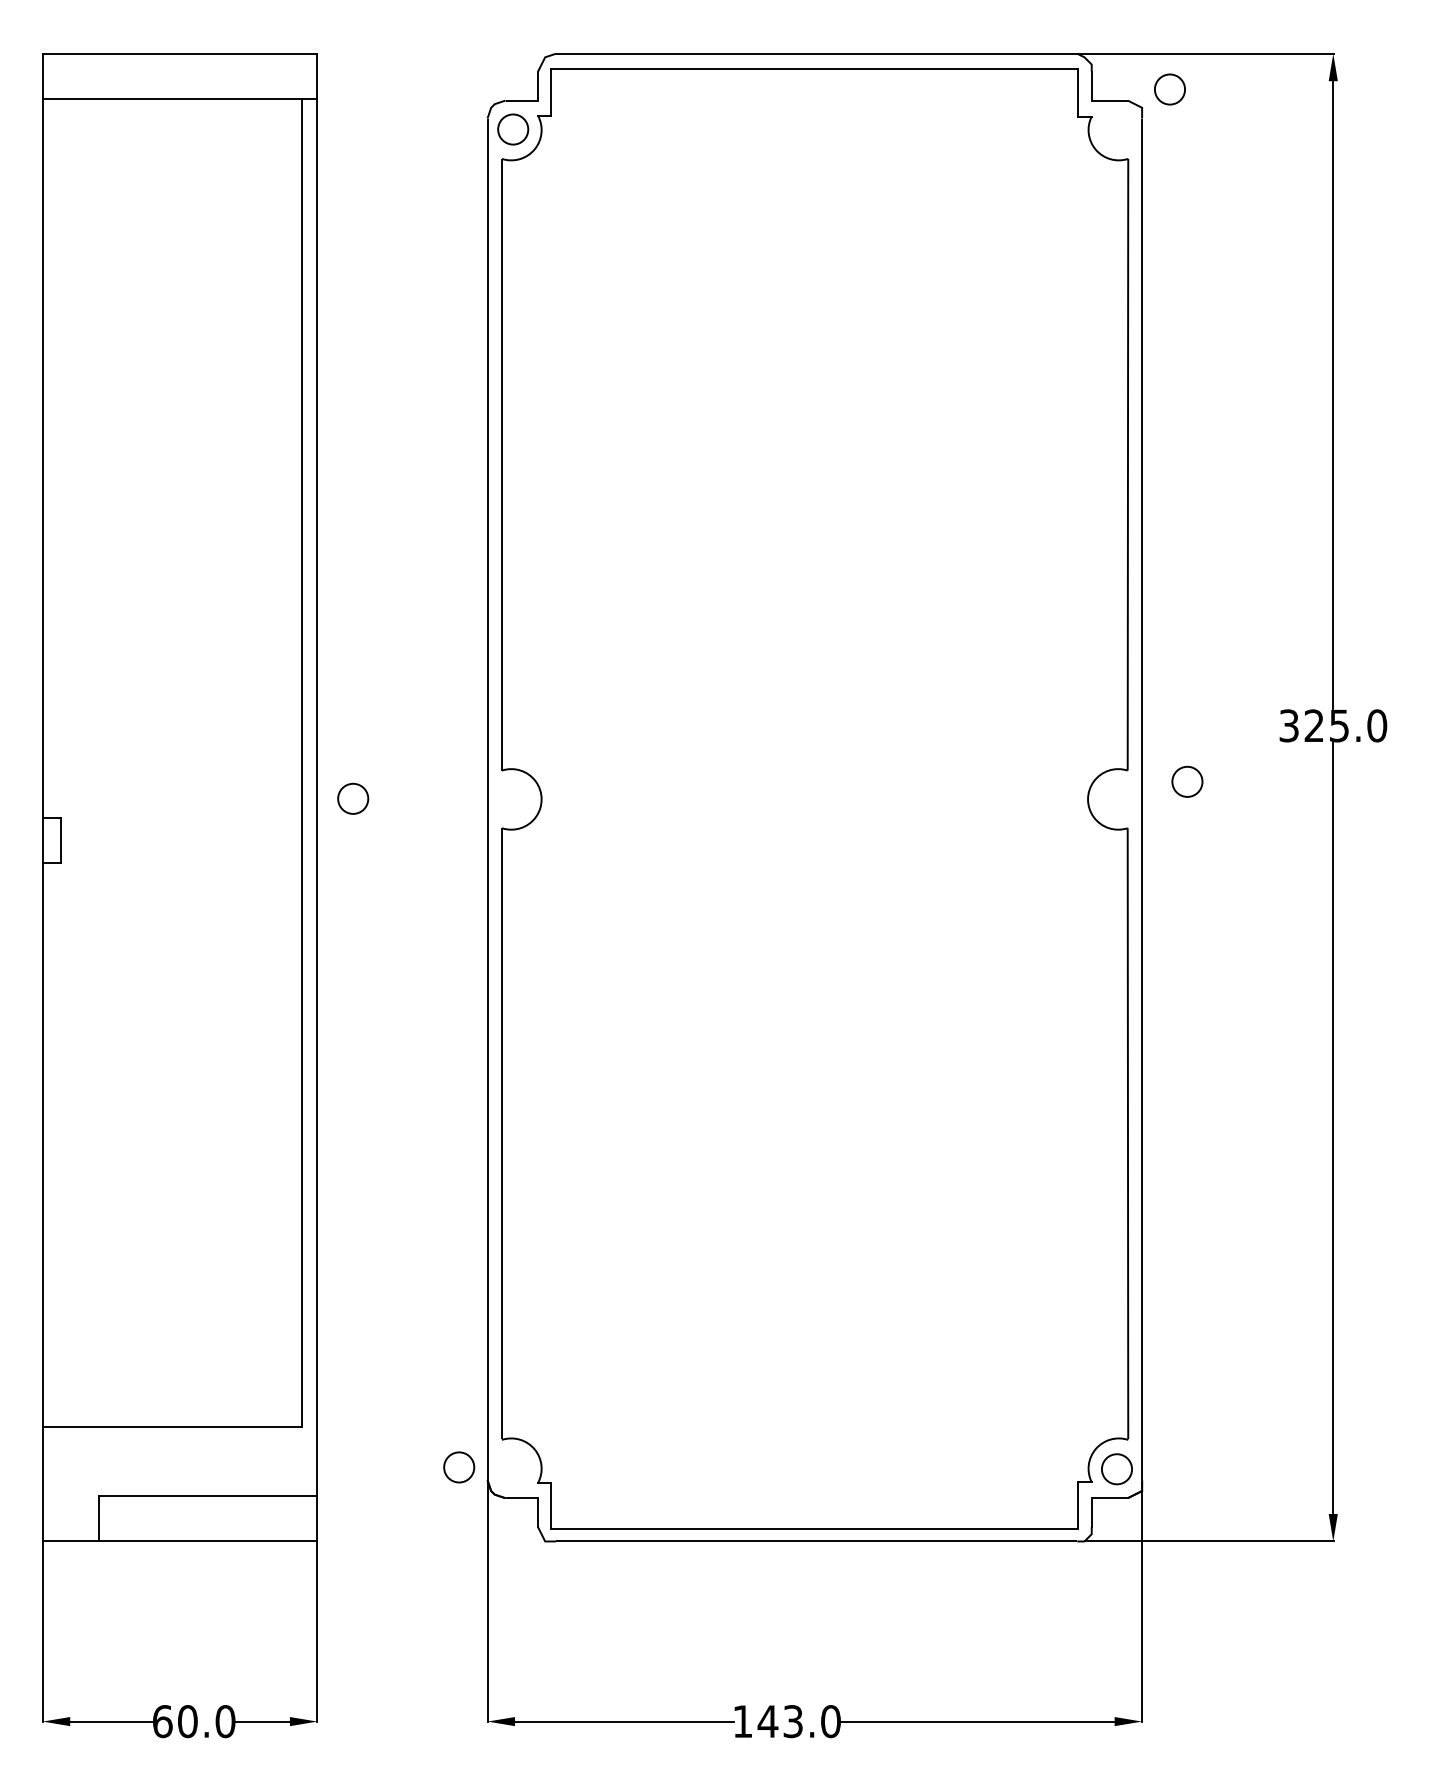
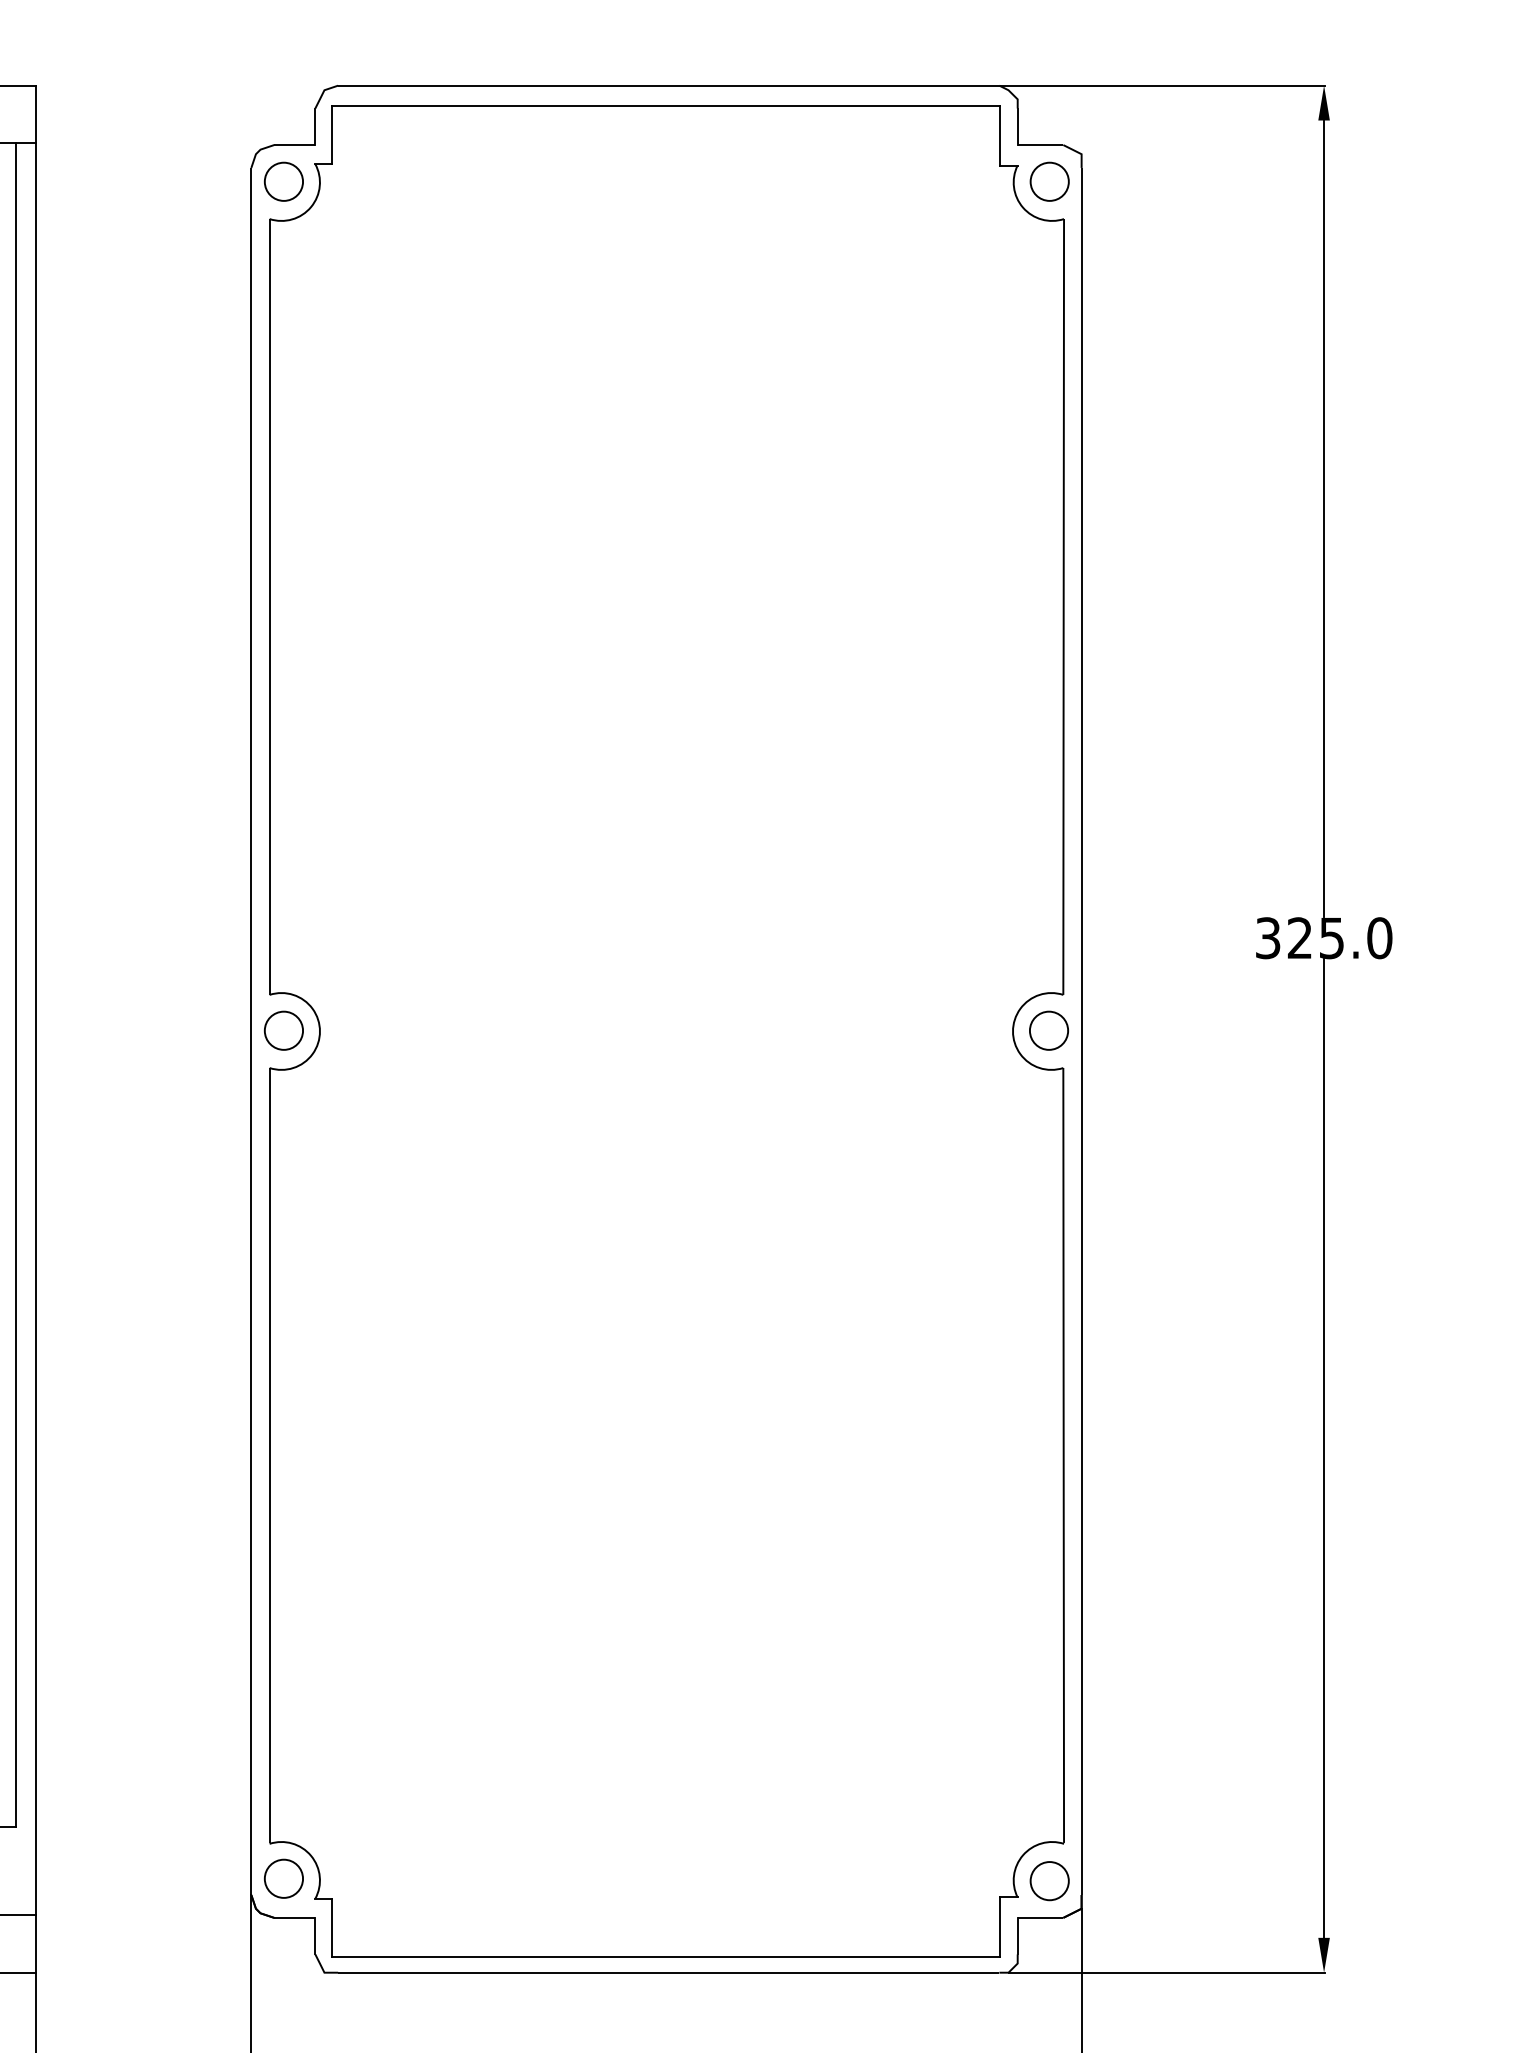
circle: (1169, 89) -> (1049, 181), moved
circle: (1187, 781) -> (1049, 1030), moved
circle: (353, 798) -> (284, 1030), moved
circle: (459, 1467) -> (284, 1878), moved

